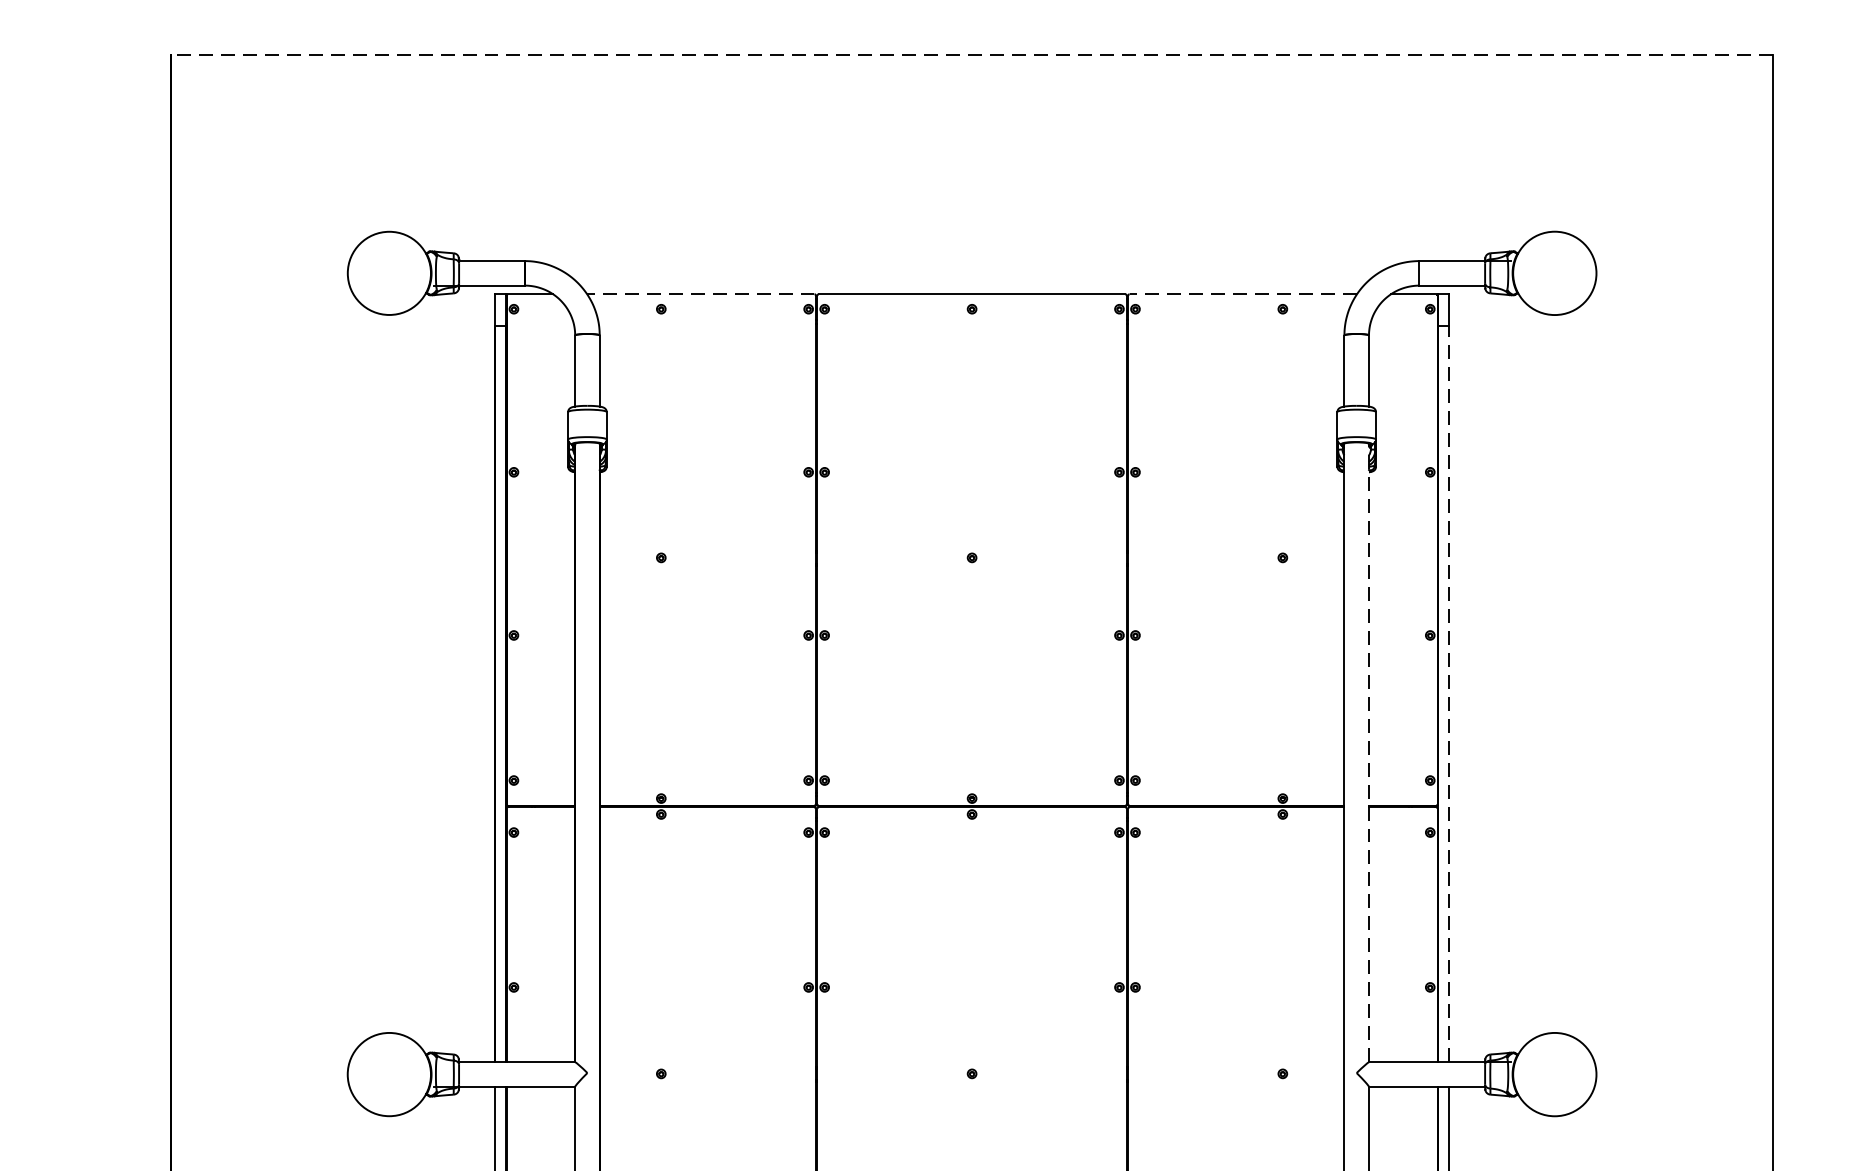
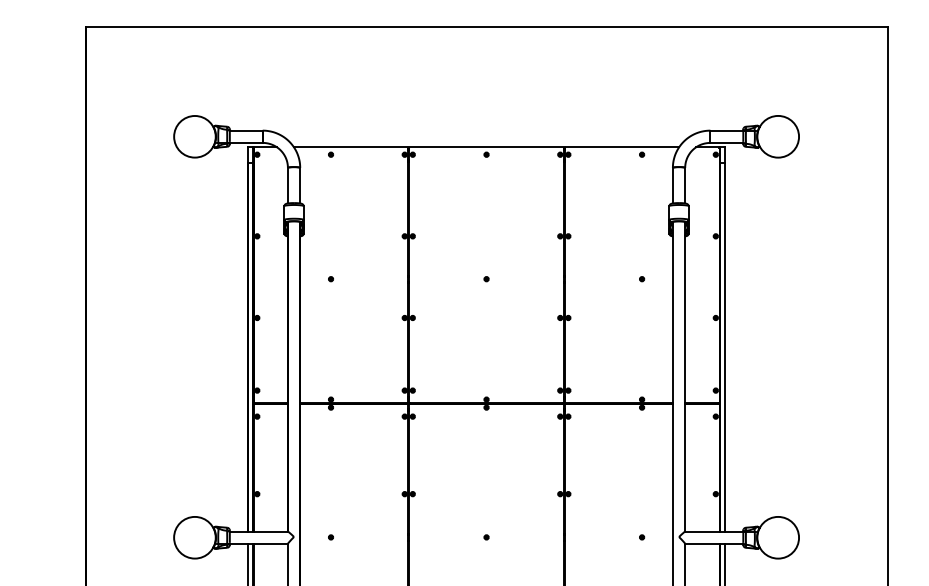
line: (971, 54) -> (486, 27), dashed -> solid
line: (700, 294) -> (350, 147), dashed -> solid
line: (1243, 294) -> (622, 147), dashed -> solid
line: (1449, 692) -> (725, 346), dashed -> solid
line: (1369, 752) -> (685, 376), dashed -> solid

